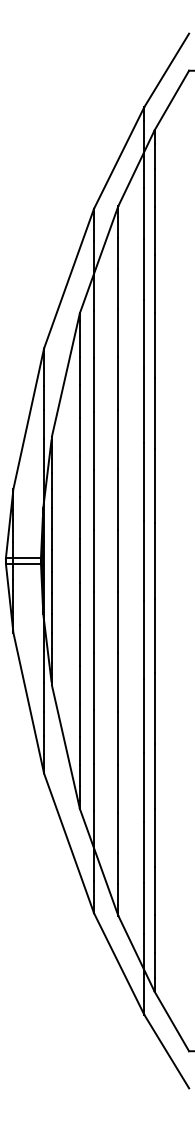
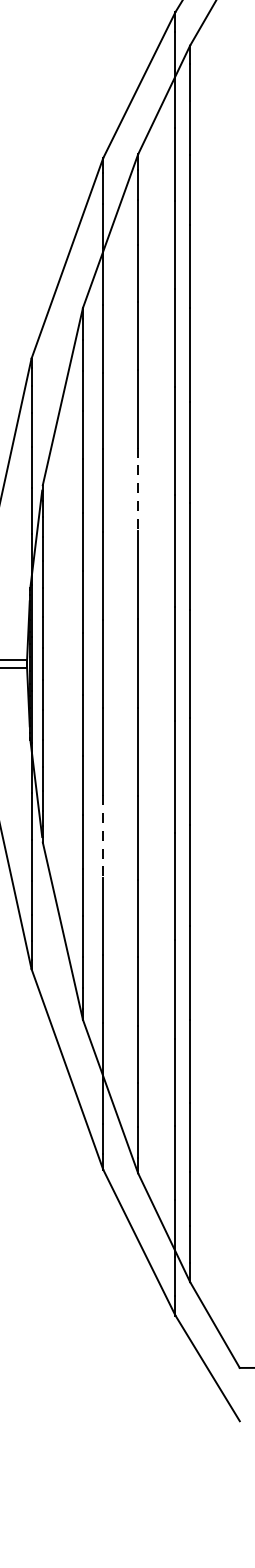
line: (118, 440) -> (138, 490), solid -> dashed
line: (94, 681) -> (103, 836), solid -> dashed

